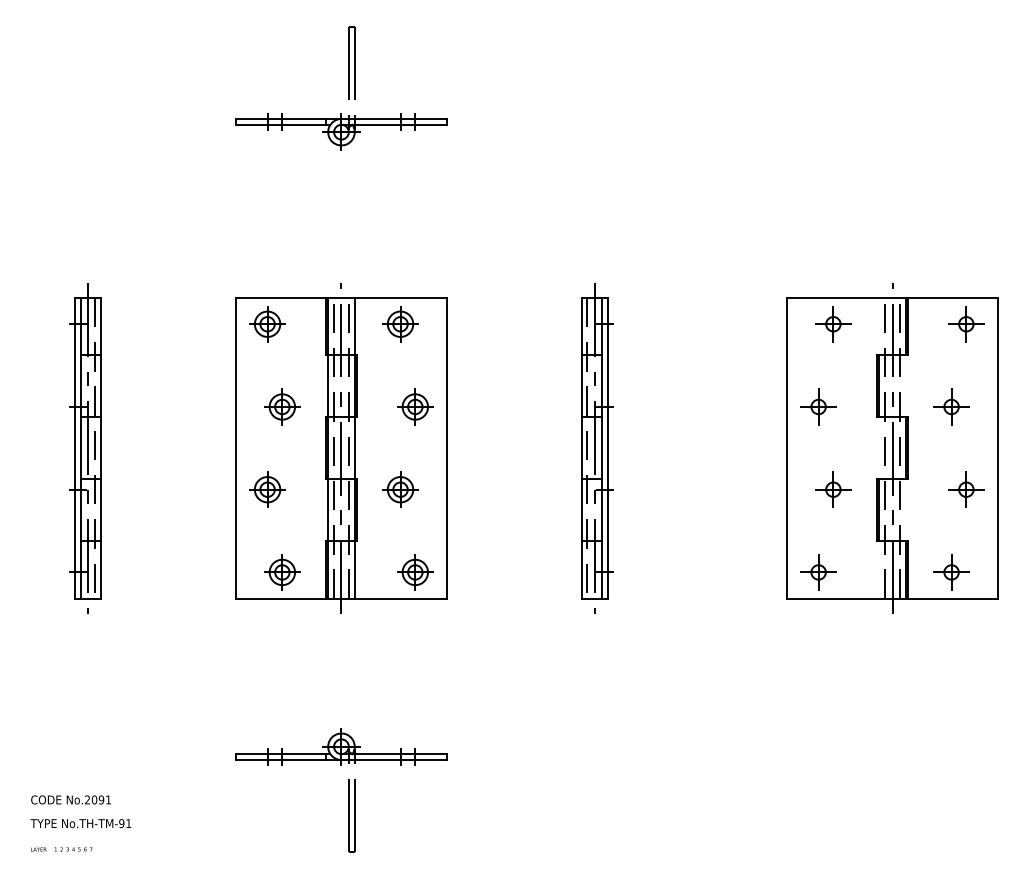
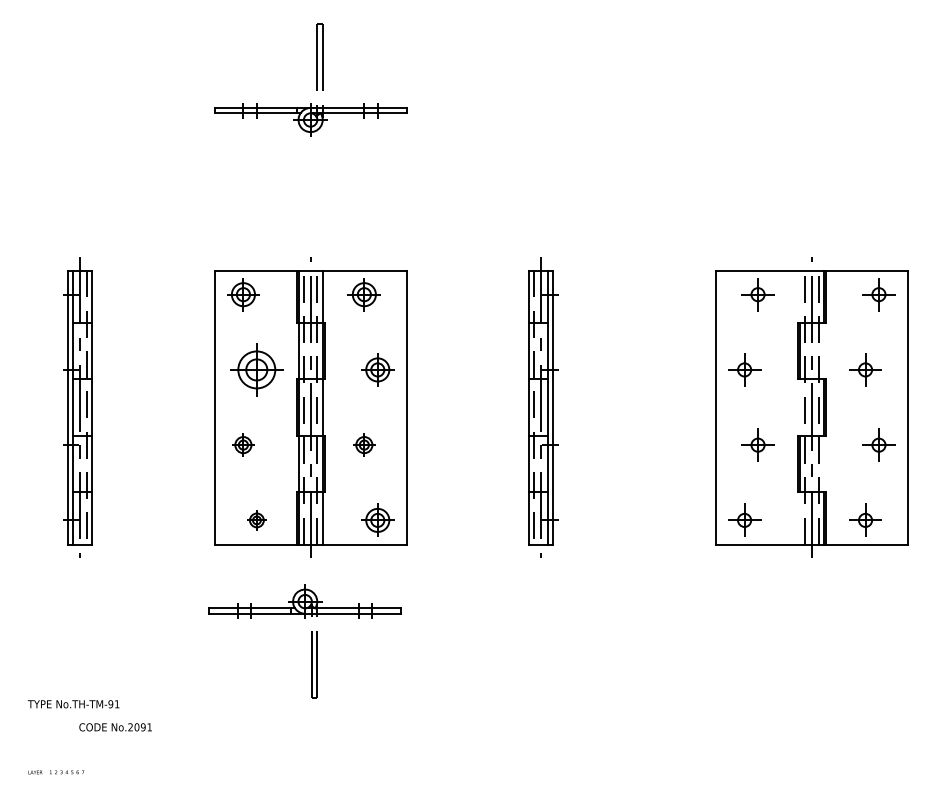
part: (282, 406) -> (256, 369), size x1.6
part: (267, 489) -> (243, 444), size x0.7
part: (400, 489) -> (364, 444), size x0.7
part: (282, 572) -> (256, 520), size x0.6
part: (348, 790) -> (311, 641), moved
text: (70, 799) -> (115, 726), moved
text: (80, 823) -> (73, 704), moved

